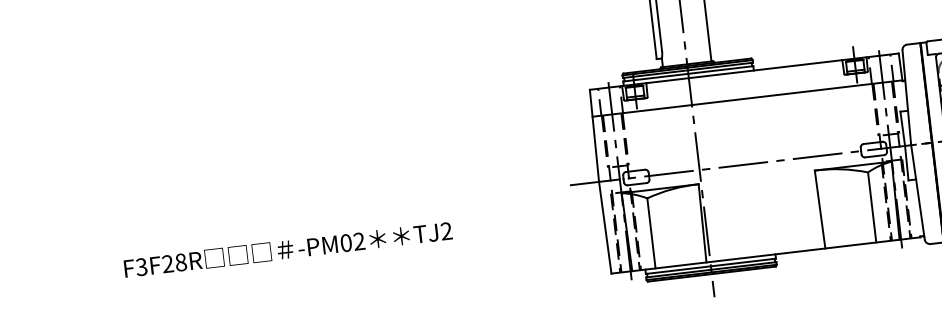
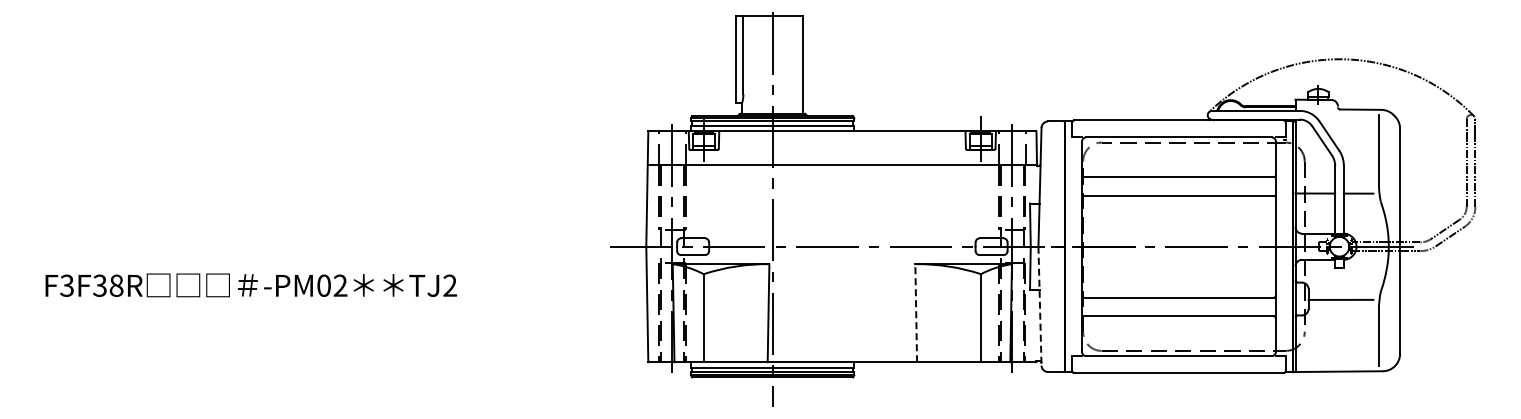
line: (918, 192) -> (1040, 306), solid -> dashed
line: (820, 208) -> (916, 312), solid -> dashed
text: (167, 263) -> (99, 285), F3F28R -> F3F38R

